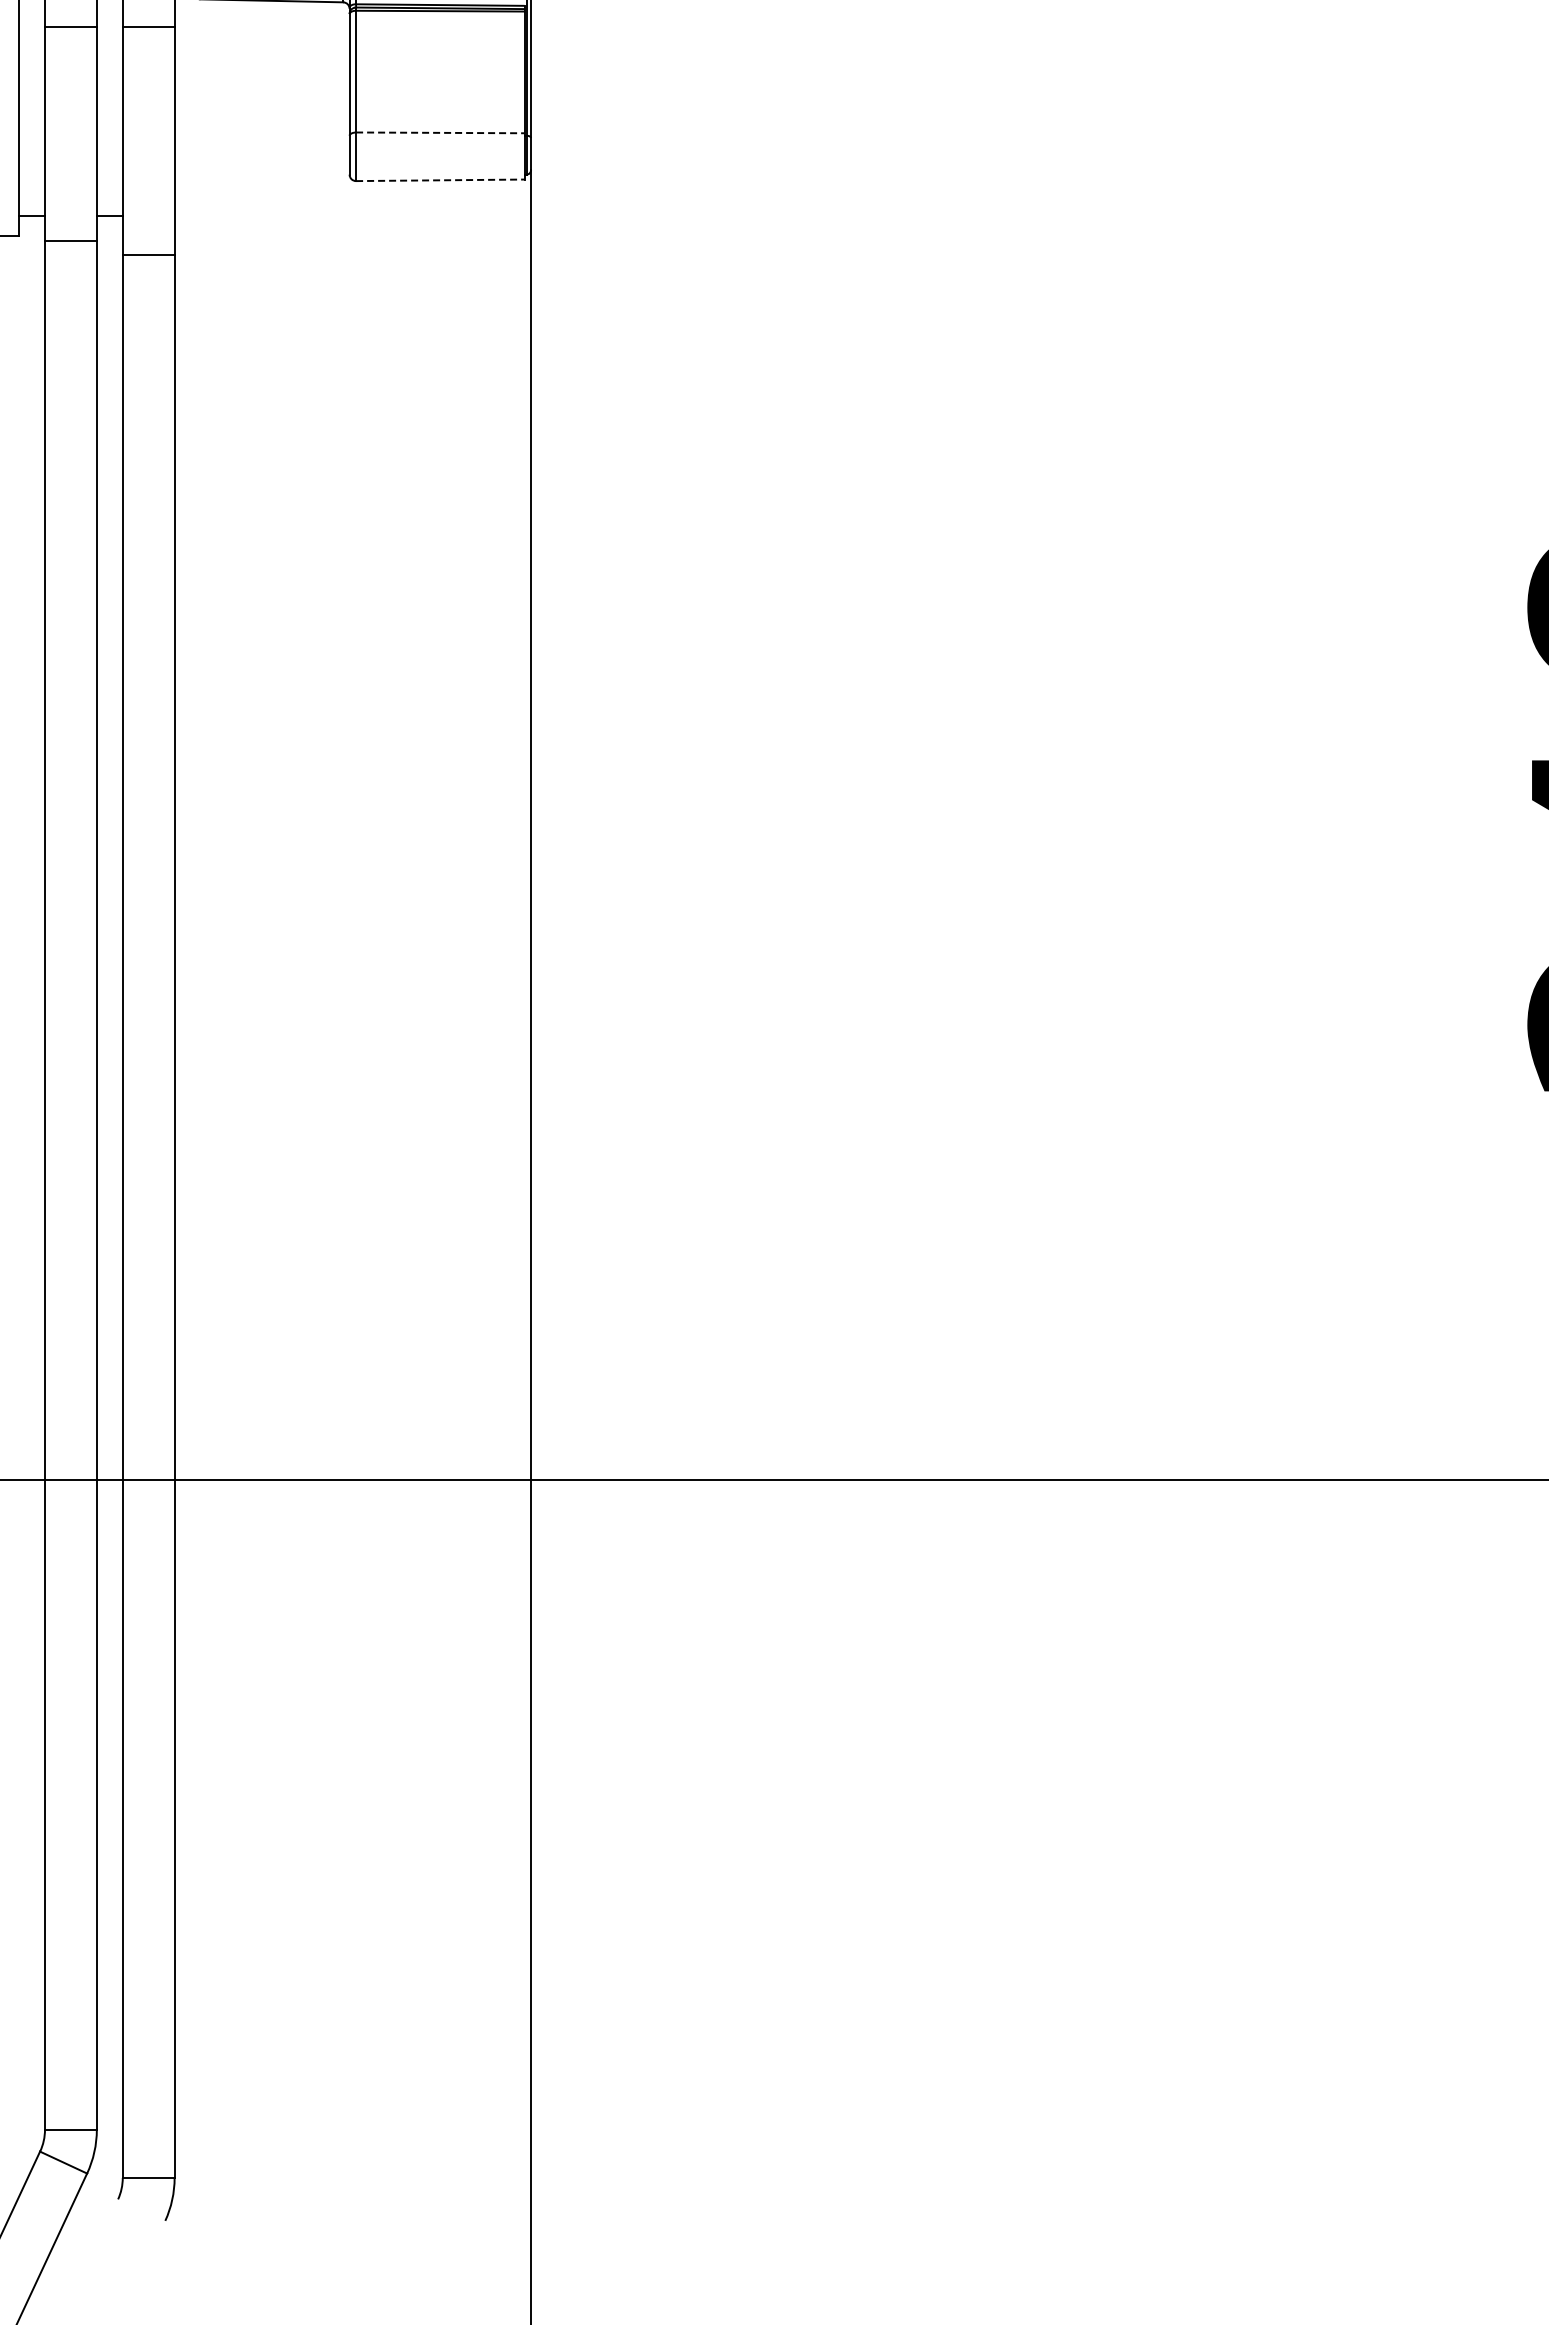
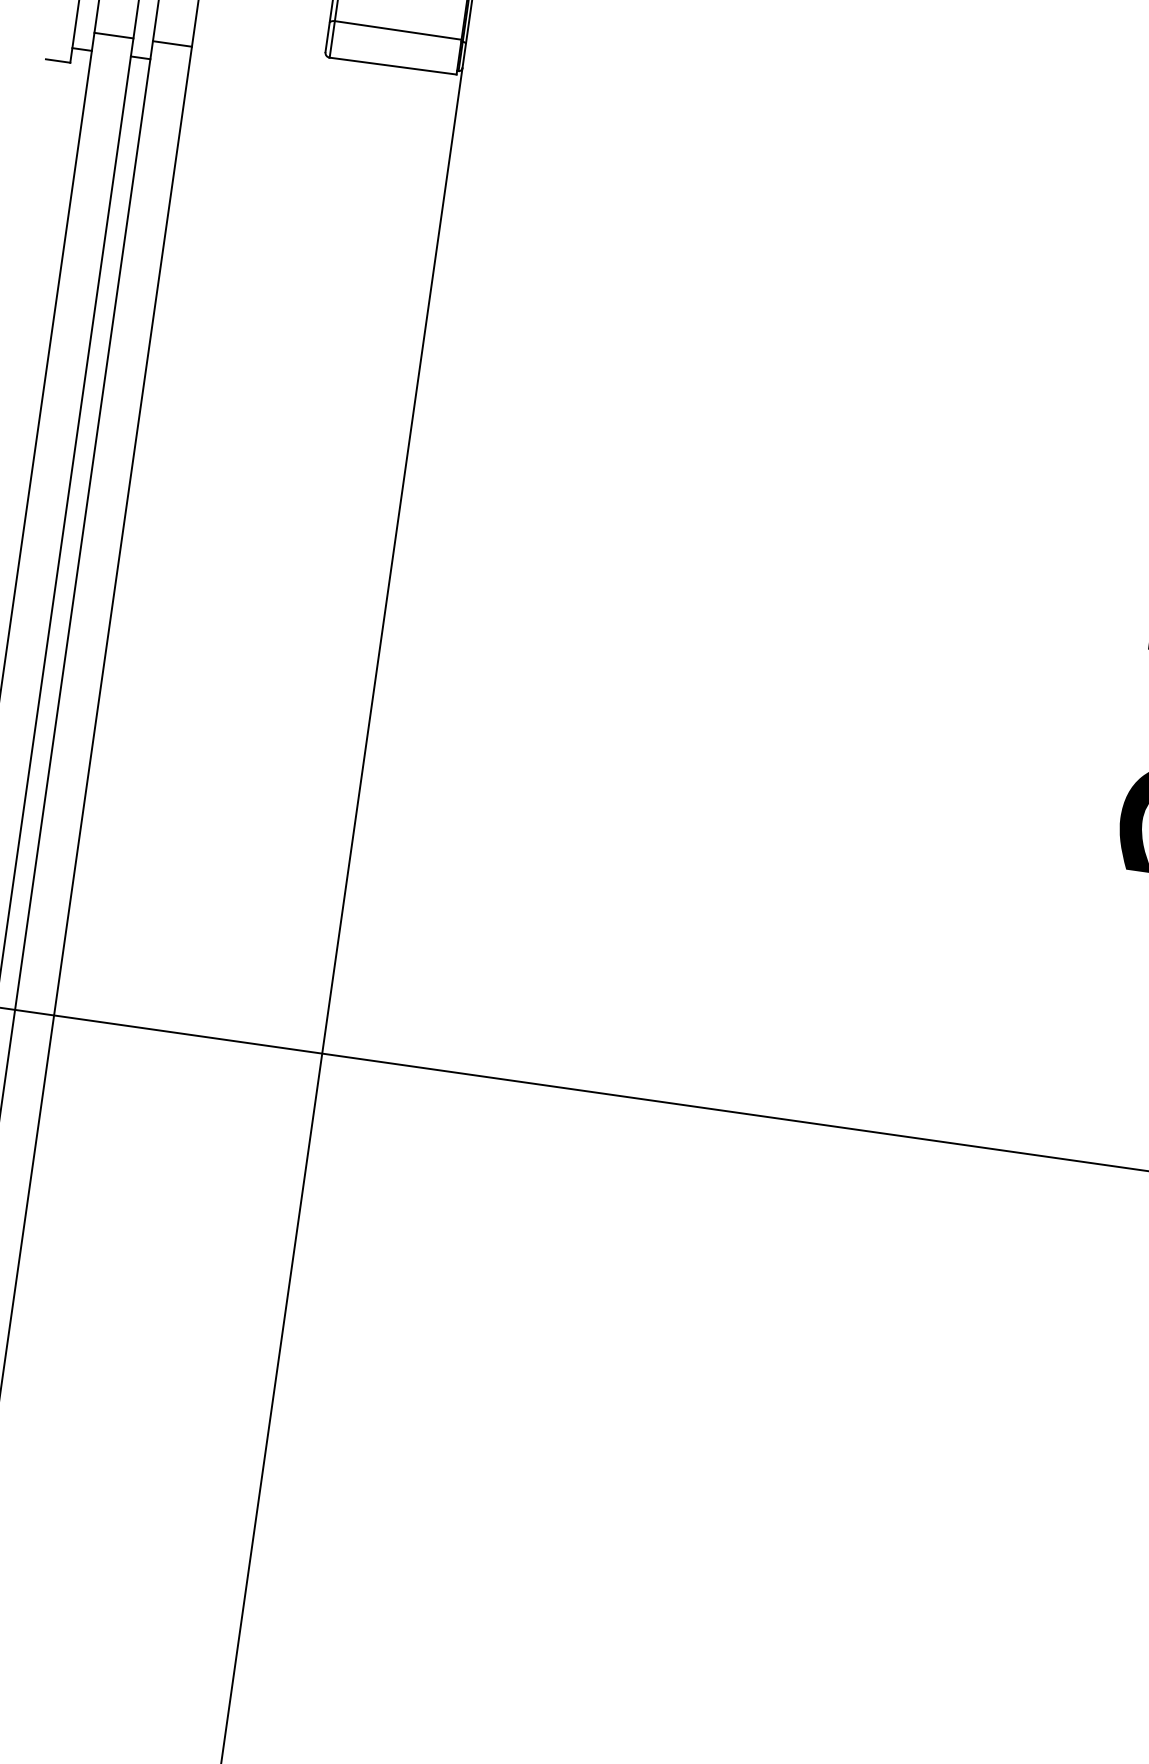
line: (440, 132) -> (398, 30), dashed -> solid
line: (440, 180) -> (393, 66), dashed -> solid
line: (70, 241) -> (113, 35), moved
line: (148, 255) -> (172, 44), moved

